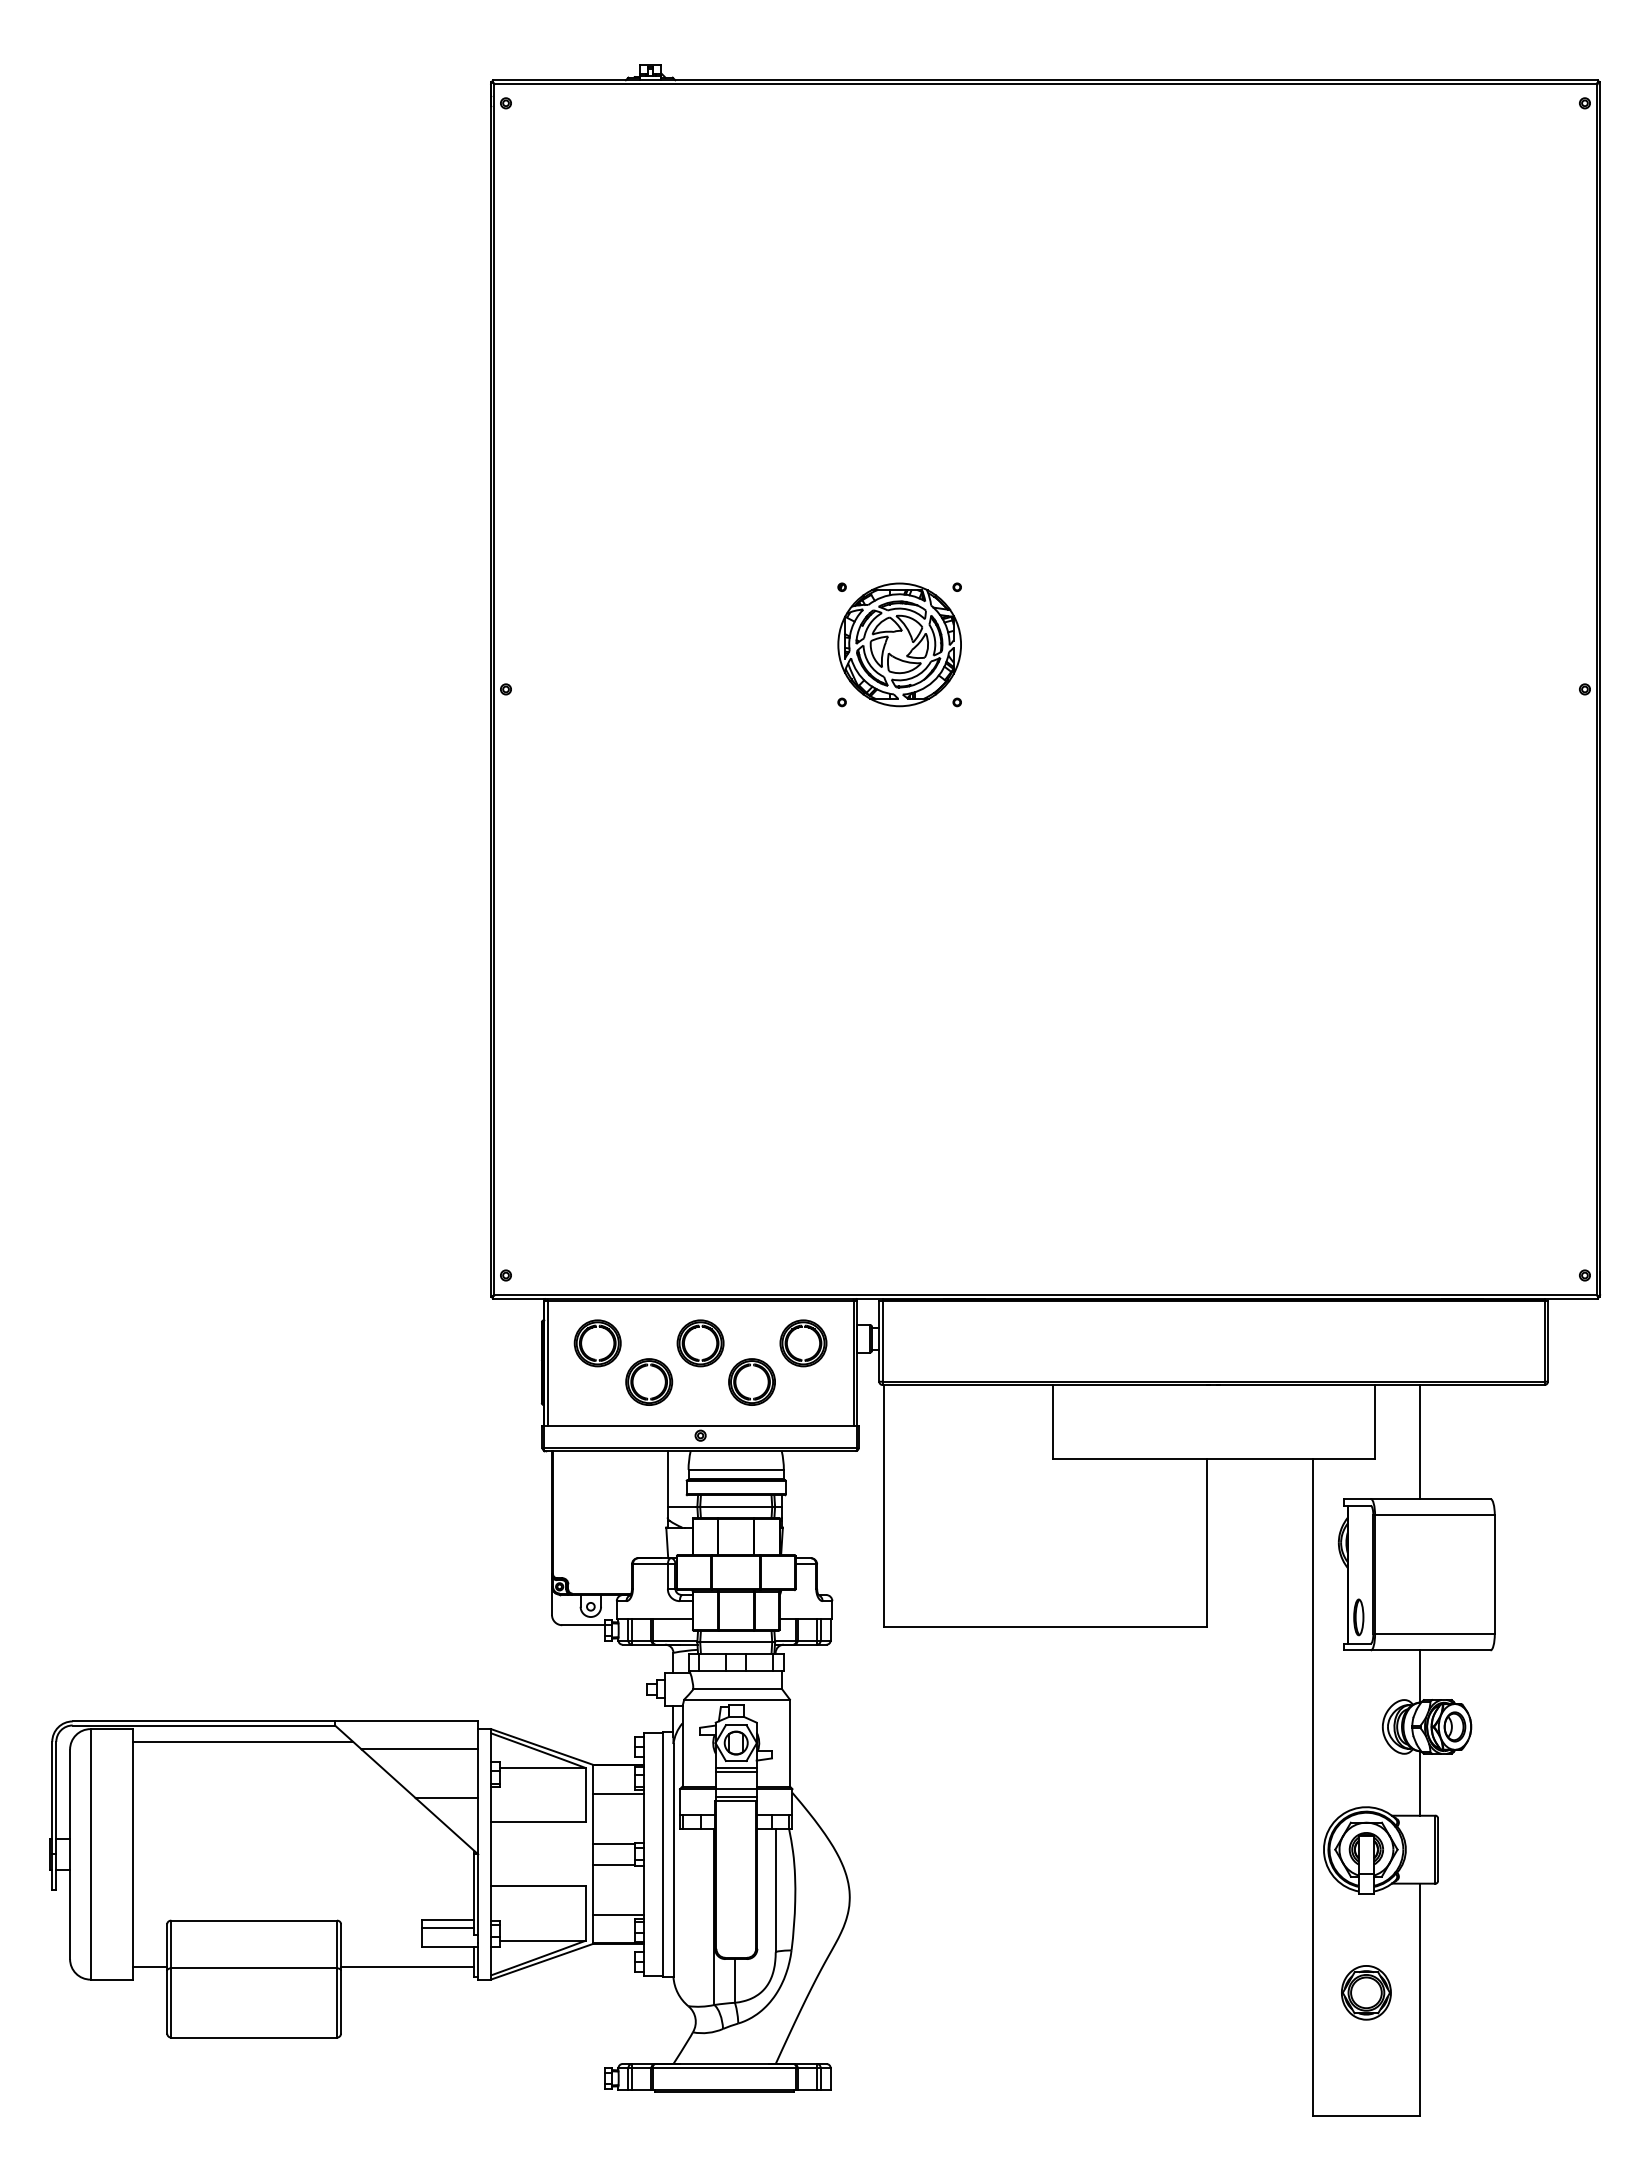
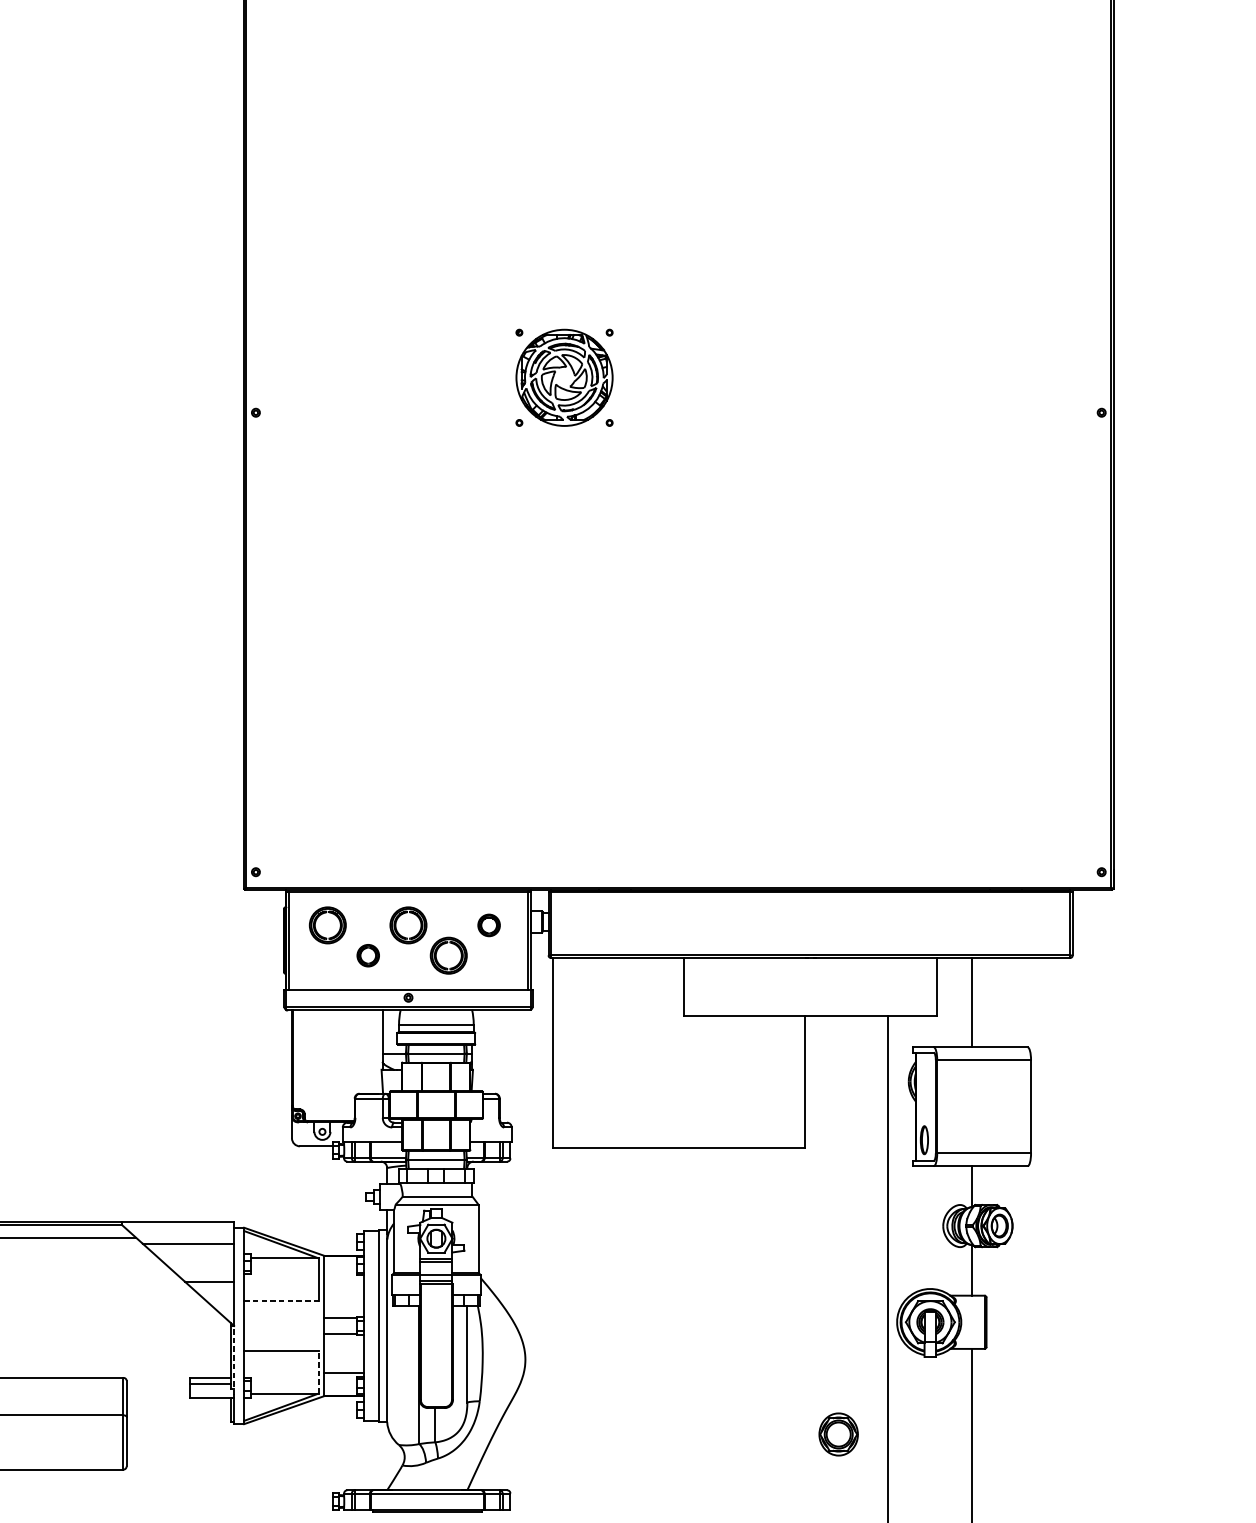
part: (803, 1343) -> (489, 925), size x0.6
part: (649, 1381) -> (368, 955), size x0.6
line: (618, 1793) -> (344, 1278), removed
line: (538, 1822) -> (281, 1300), solid -> dashed
line: (478, 1898) -> (234, 1360), solid -> dashed
line: (585, 1913) -> (318, 1372), solid -> dashed
line: (407, 1966) -> (178, 1413), removed
part: (1366, 1992) -> (838, 1434), moved

